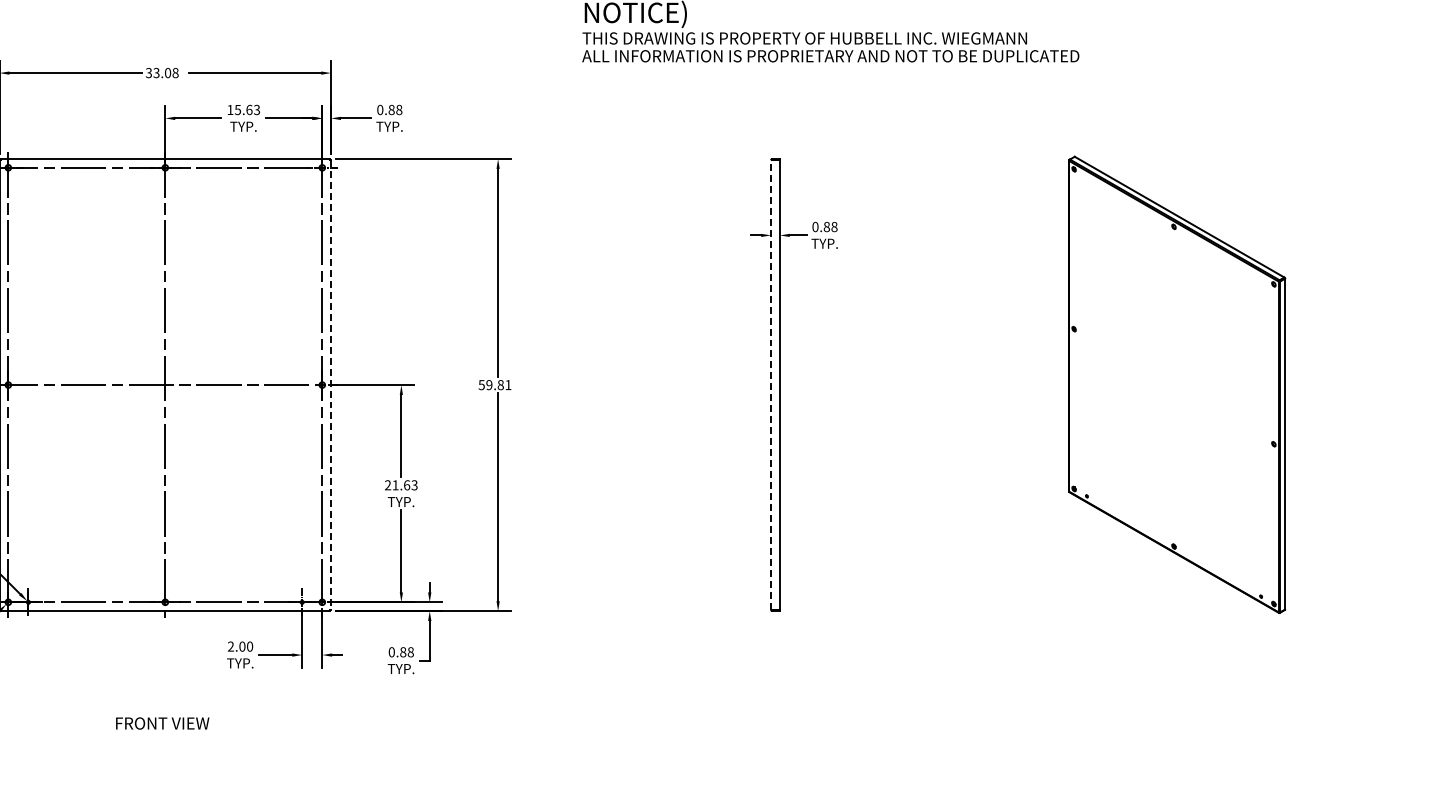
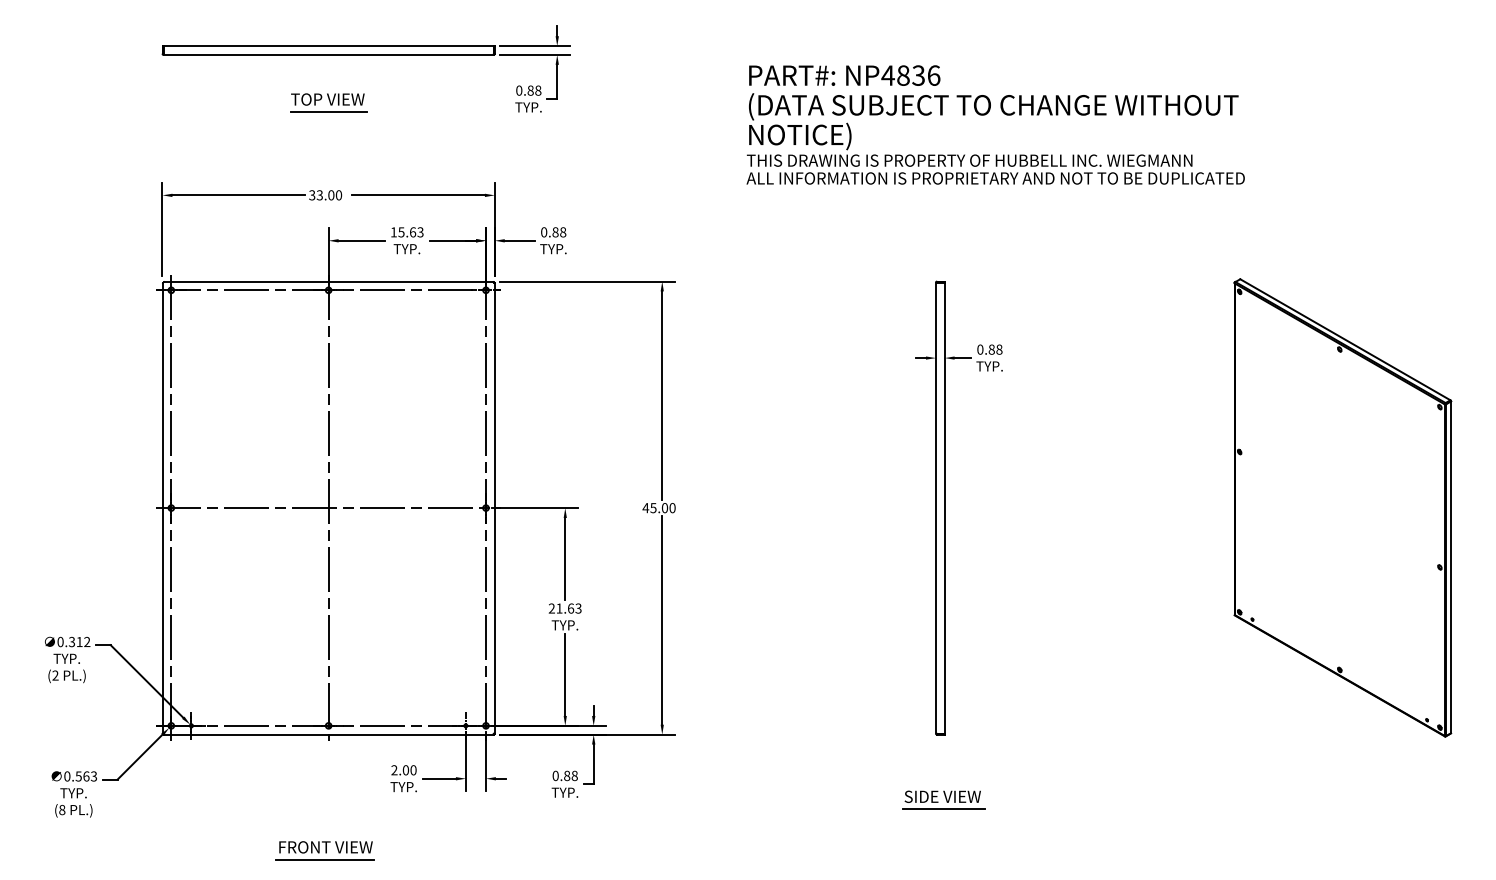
text: (175, 73) -> (338, 195), 33.08 -> 33.00
line: (770, 384) -> (935, 507), dashed -> solid
line: (330, 385) -> (494, 508), dashed -> solid
text: (494, 385) -> (658, 508), 59.81 -> 45.00
part: (778, 675) -> (943, 799), added
line: (161, 735) -> (324, 859), added

